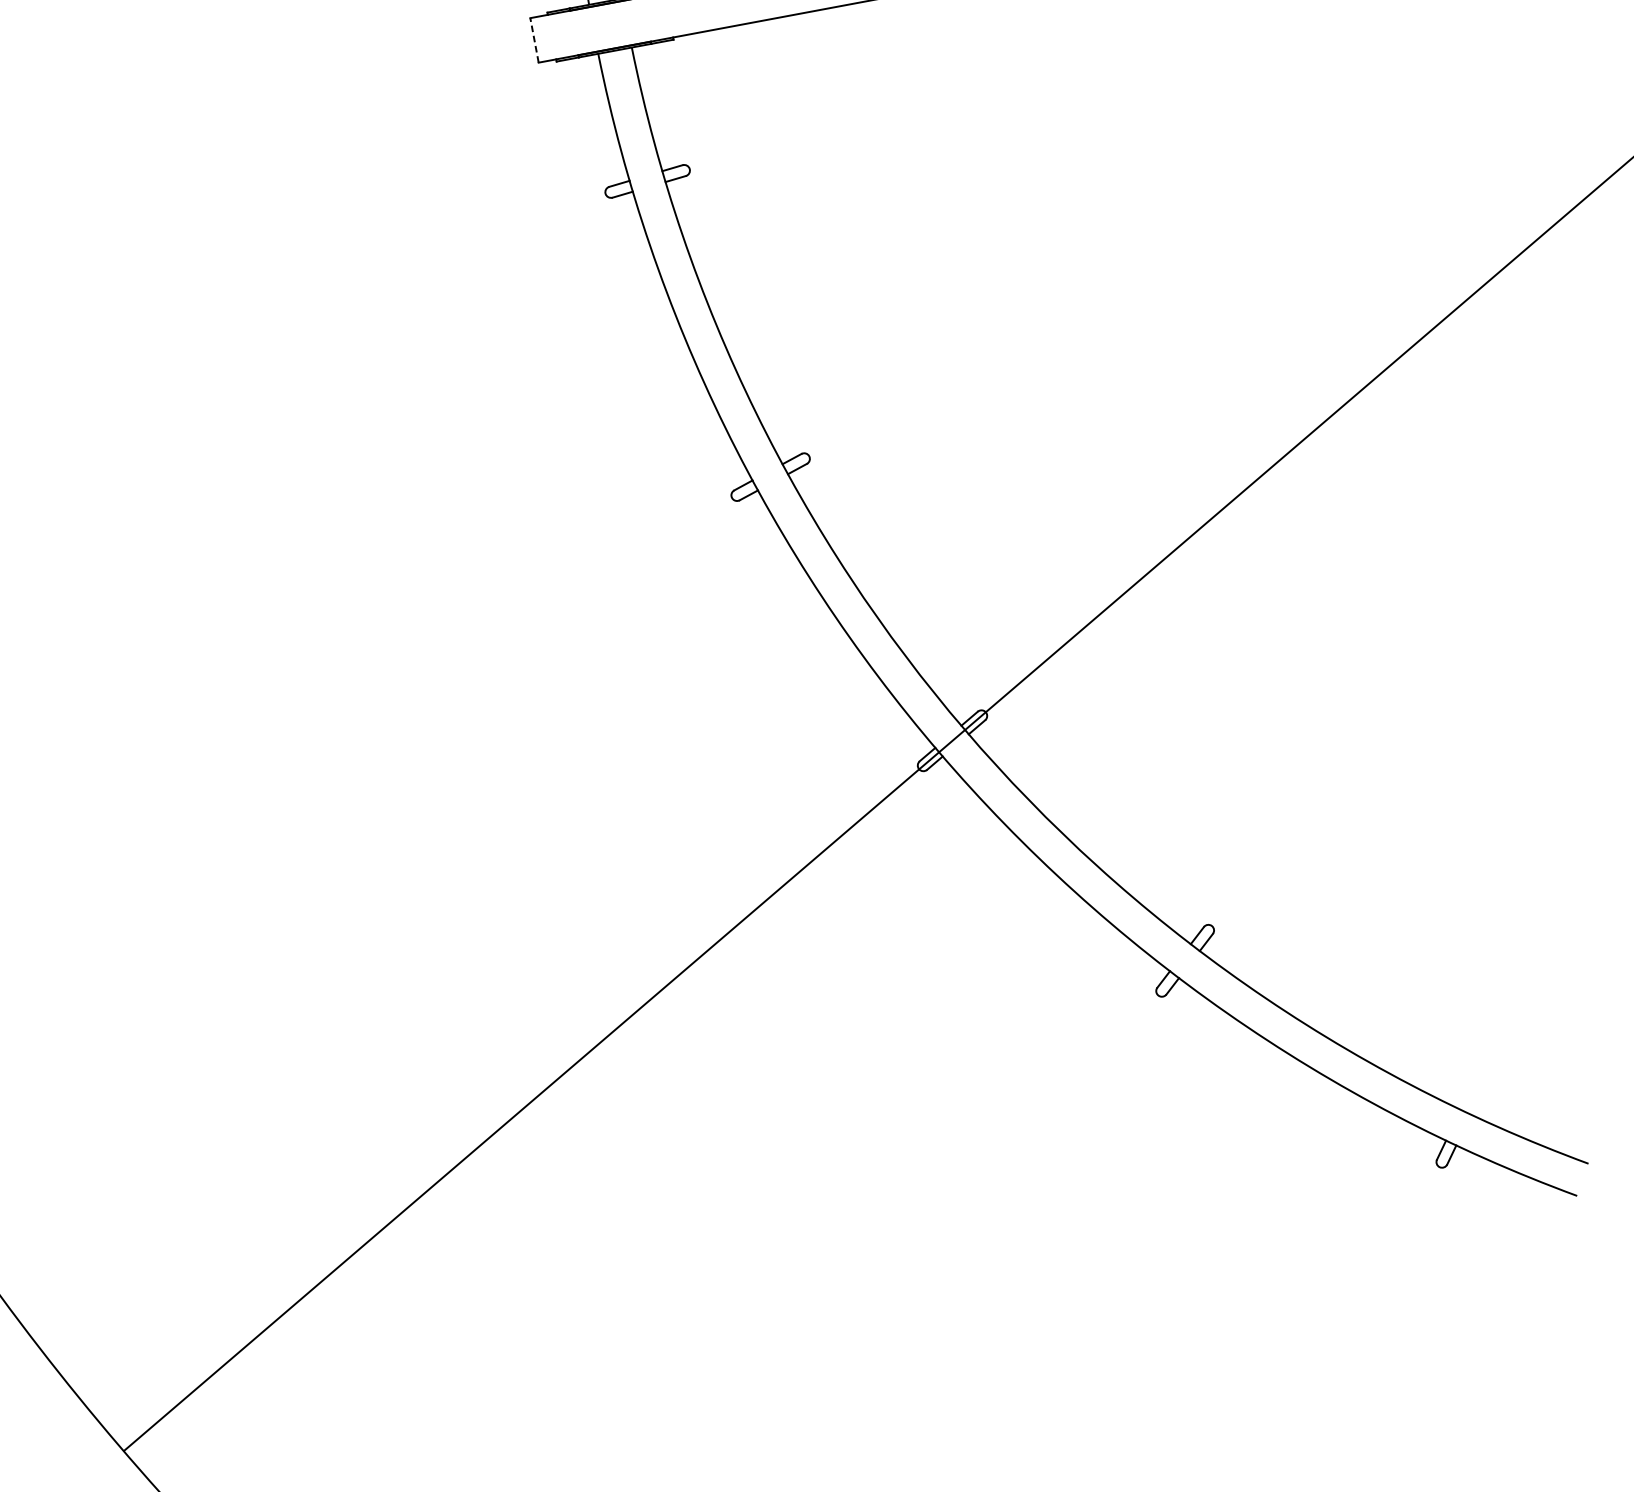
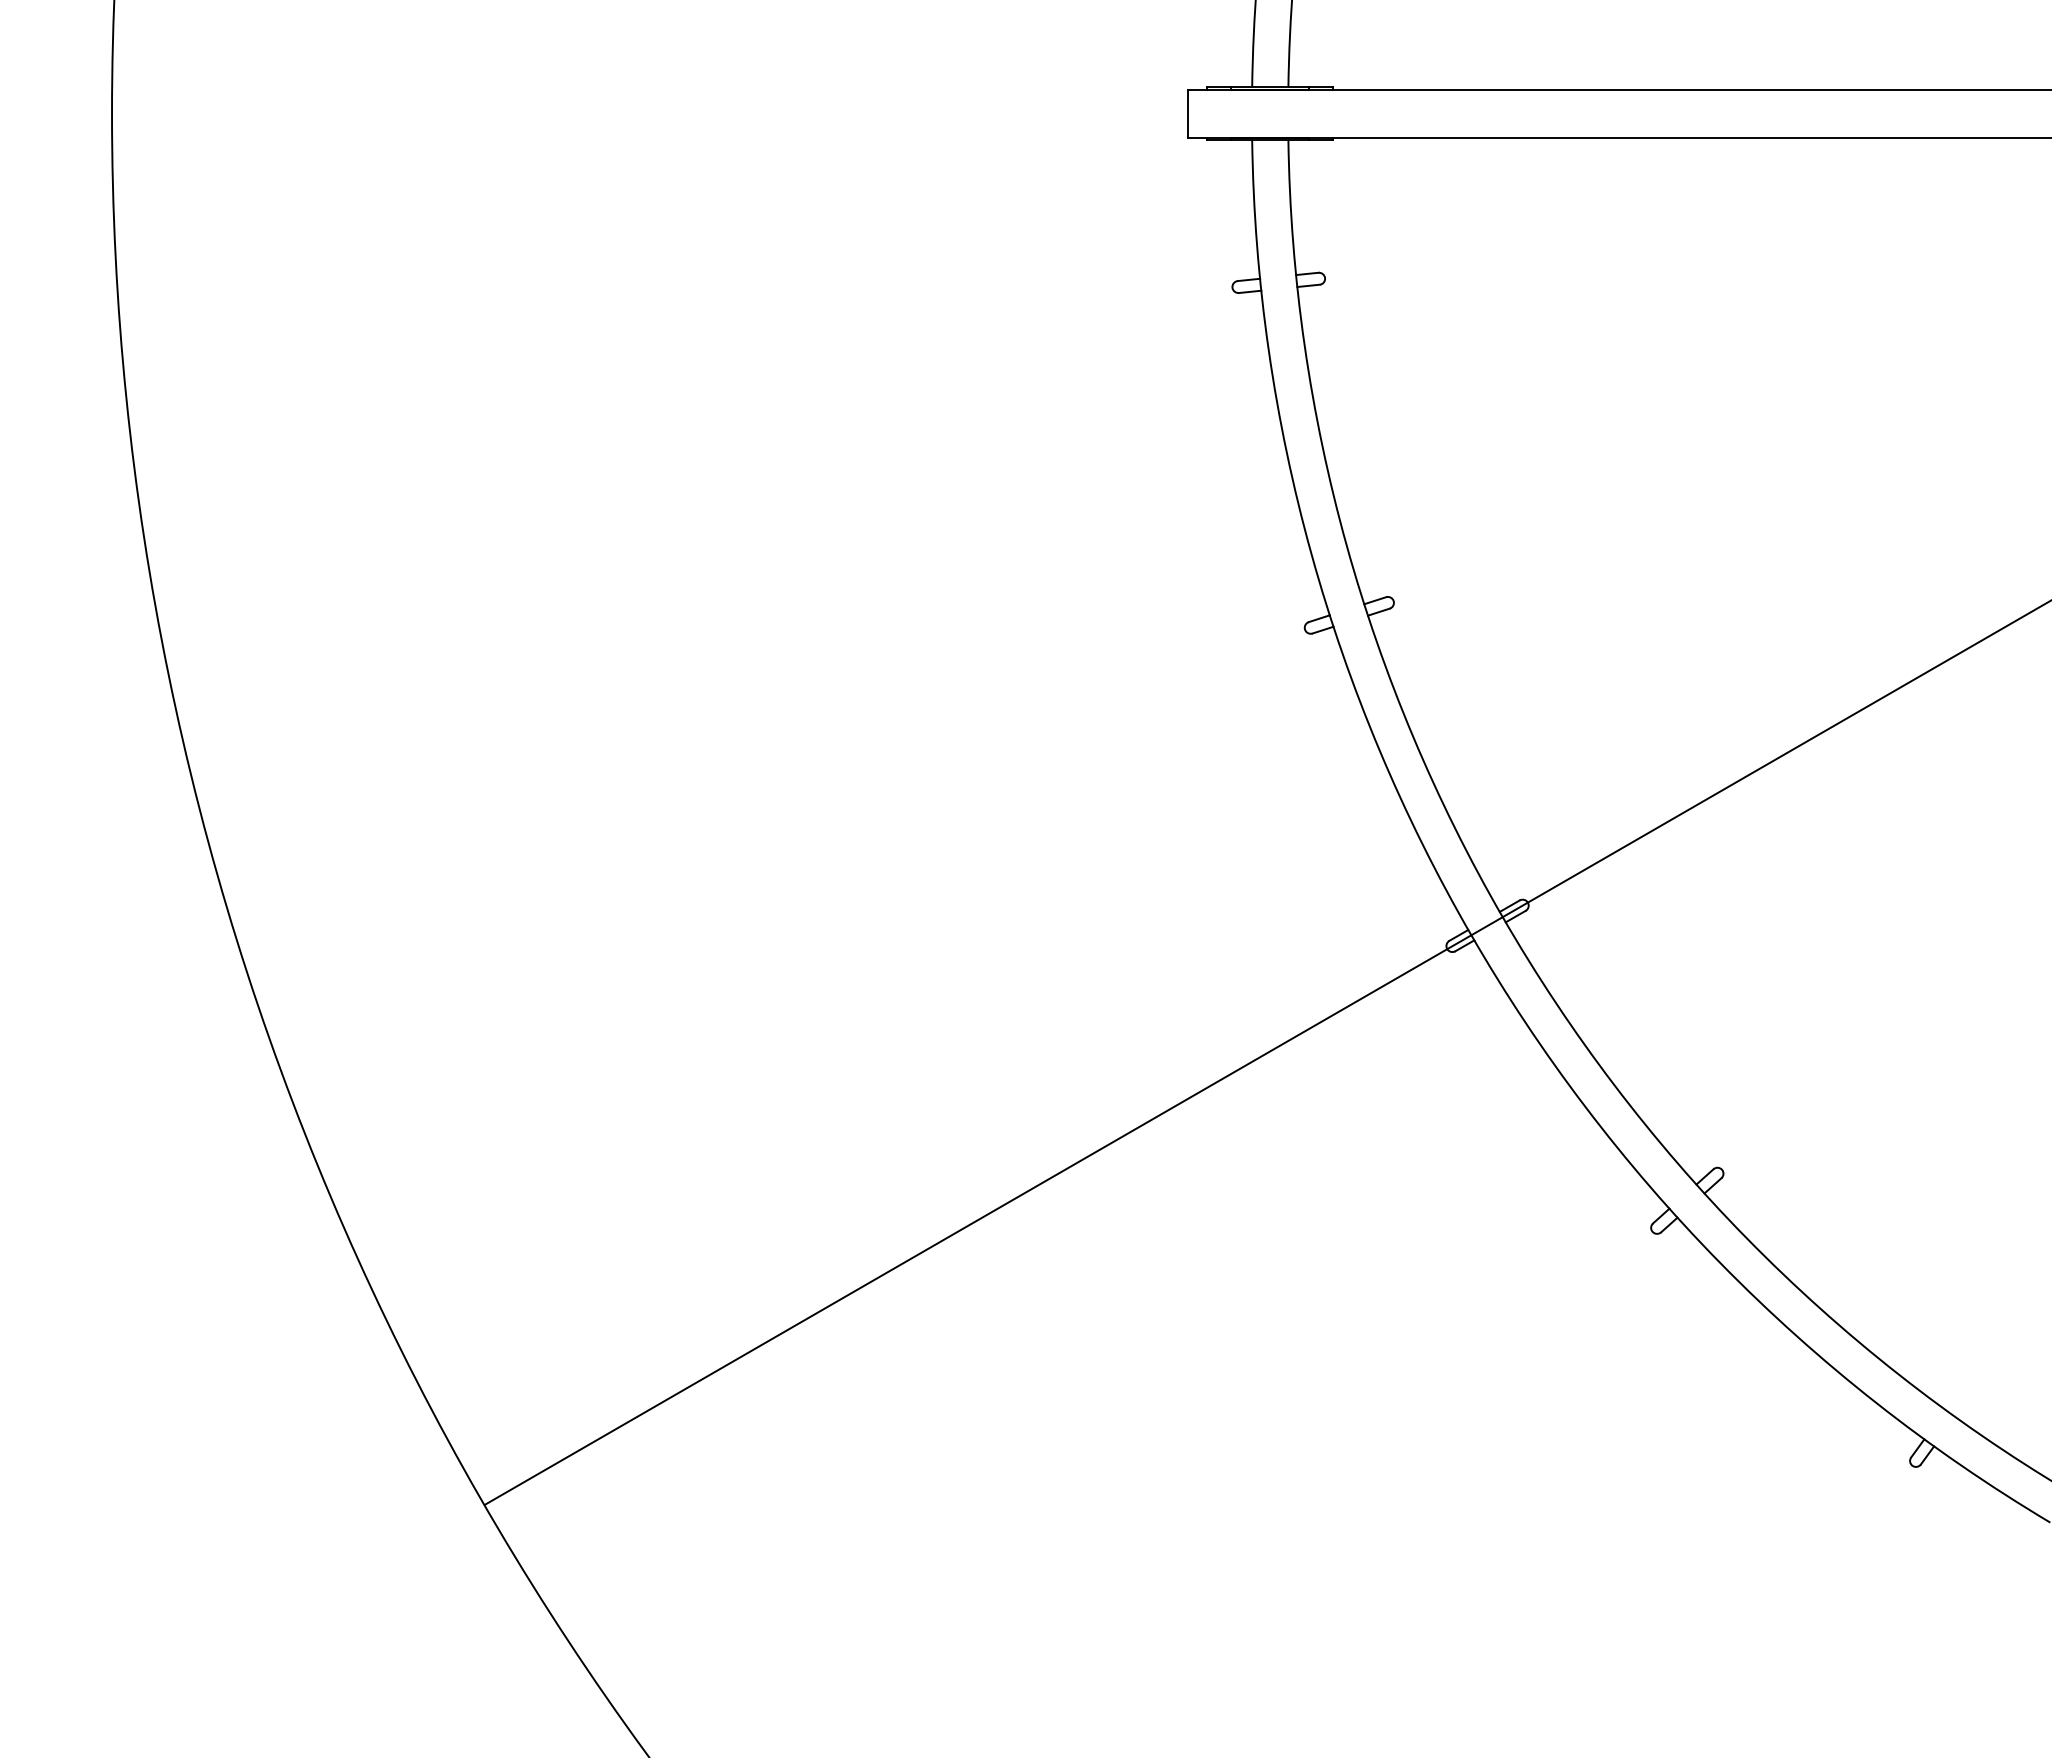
line: (534, 40) -> (1188, 113), dashed -> solid

